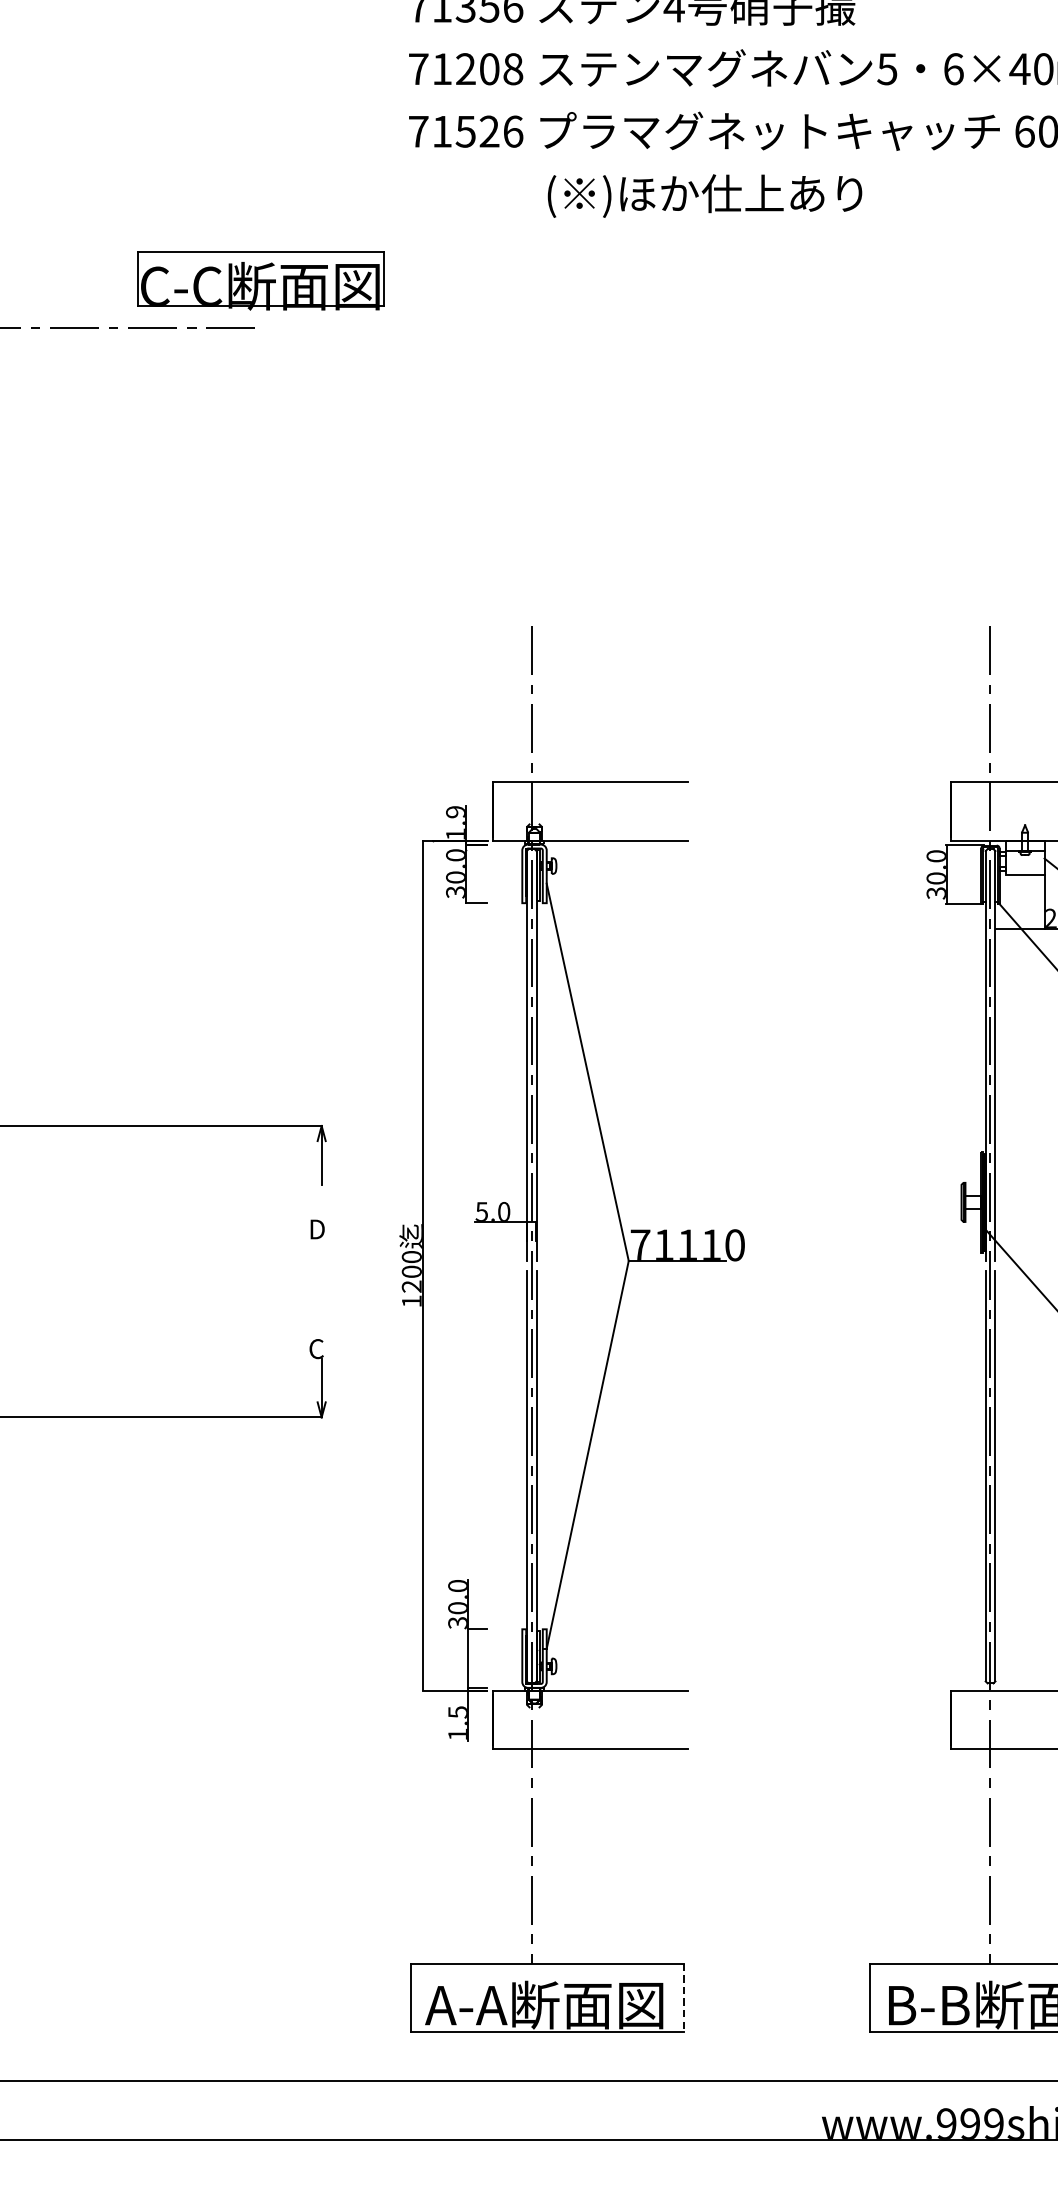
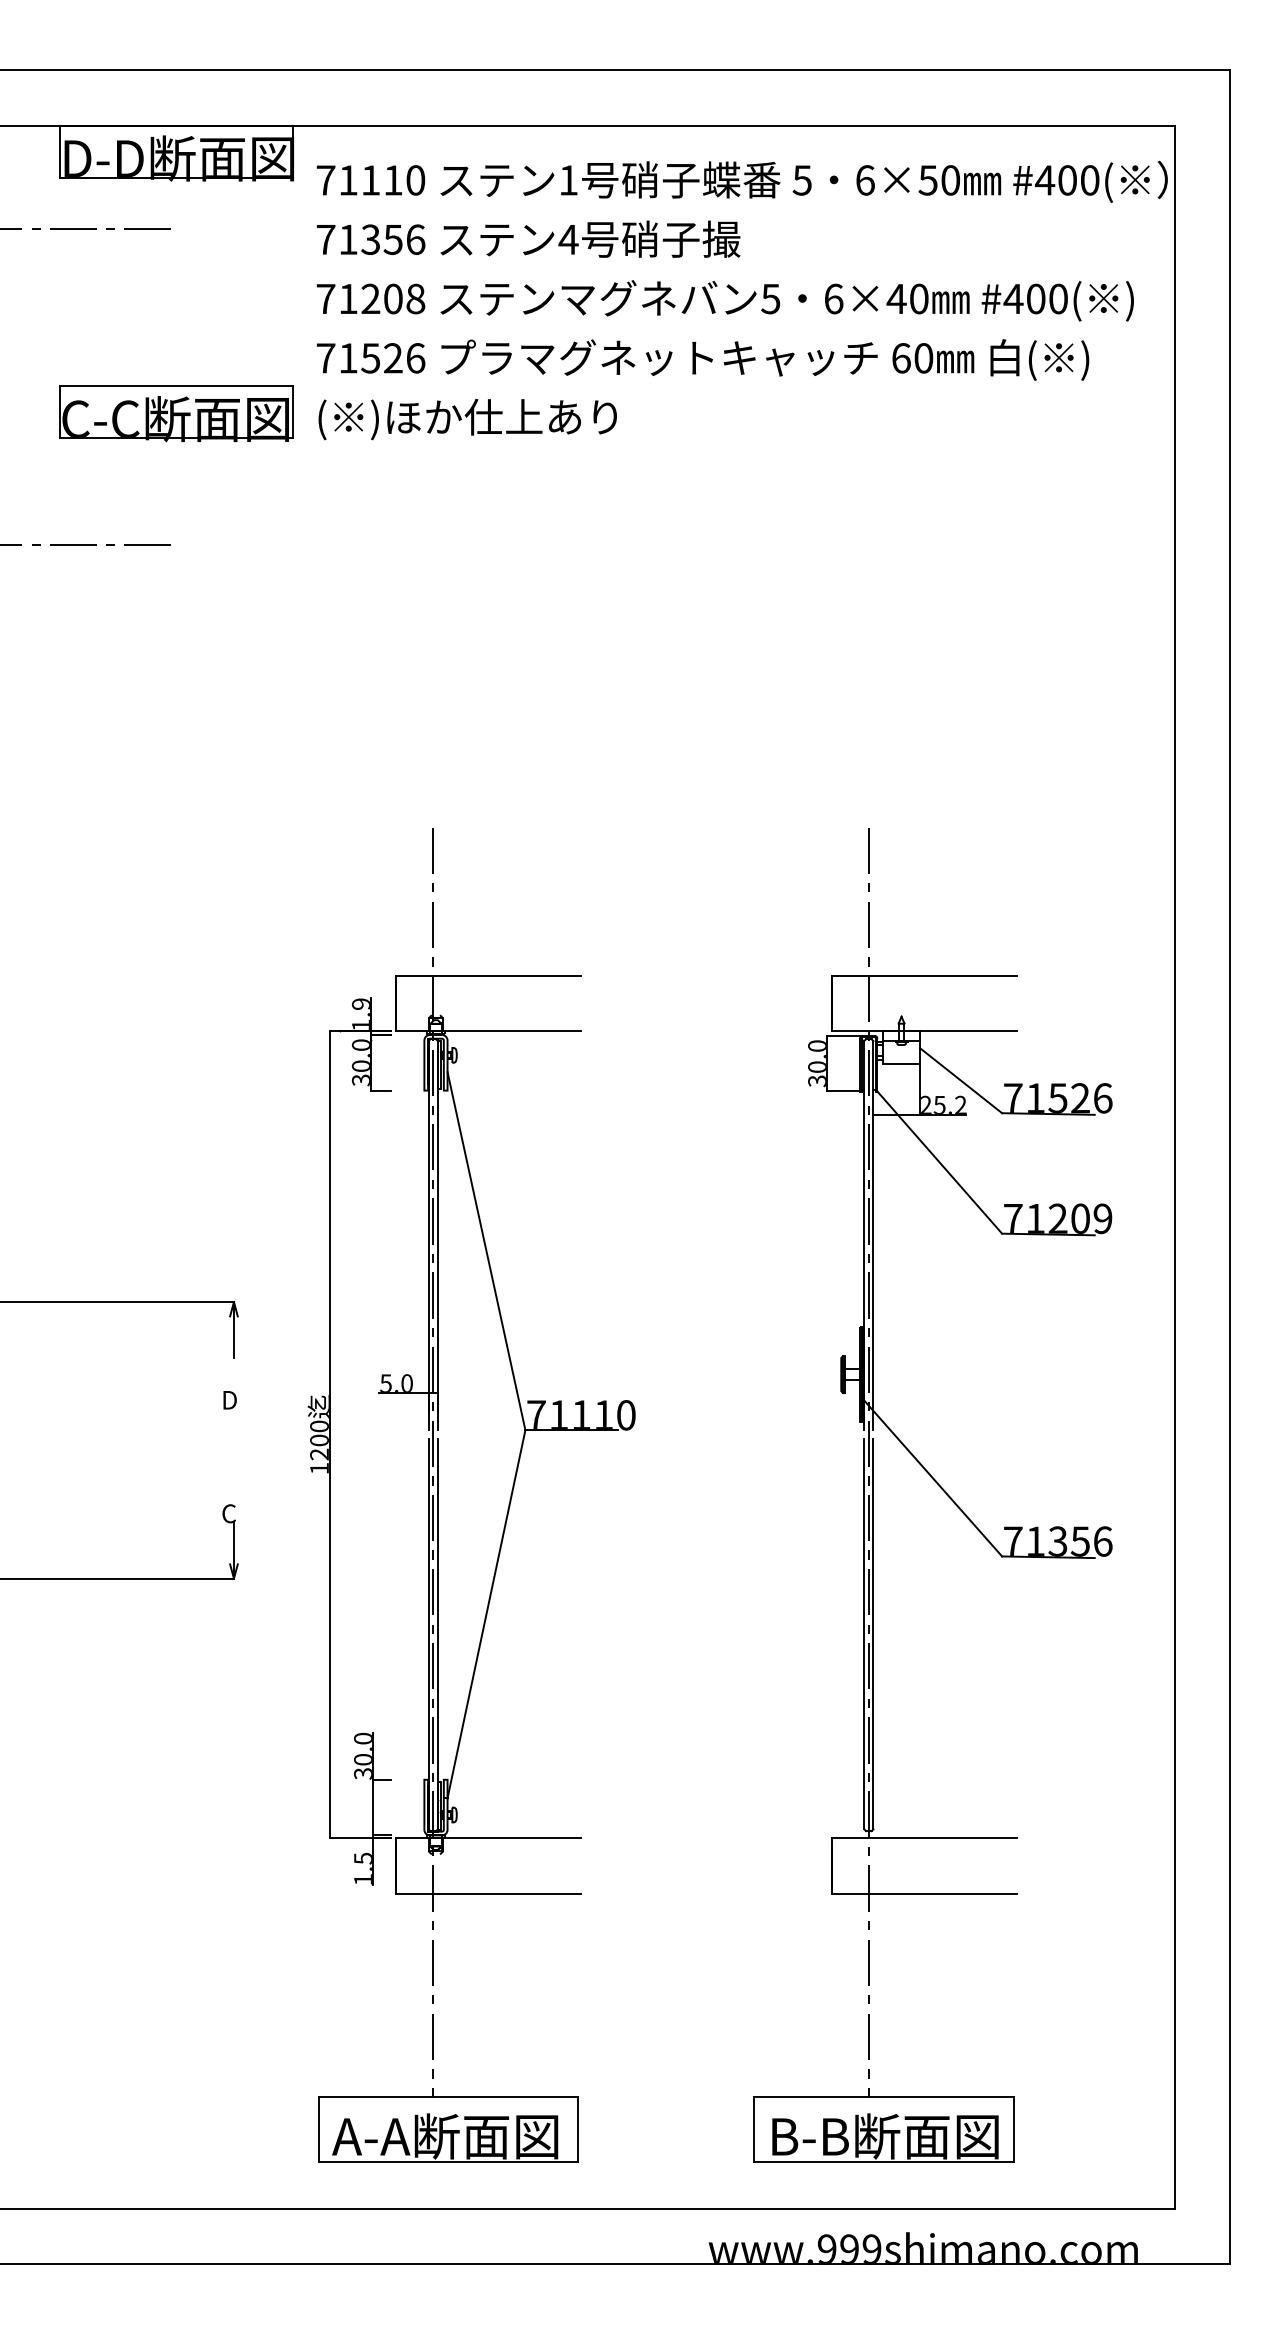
text: (704, 196) -> (467, 419), moved
part: (261, 280) -> (176, 413), moved
line: (684, 1998) -> (578, 2130), dashed -> solid

